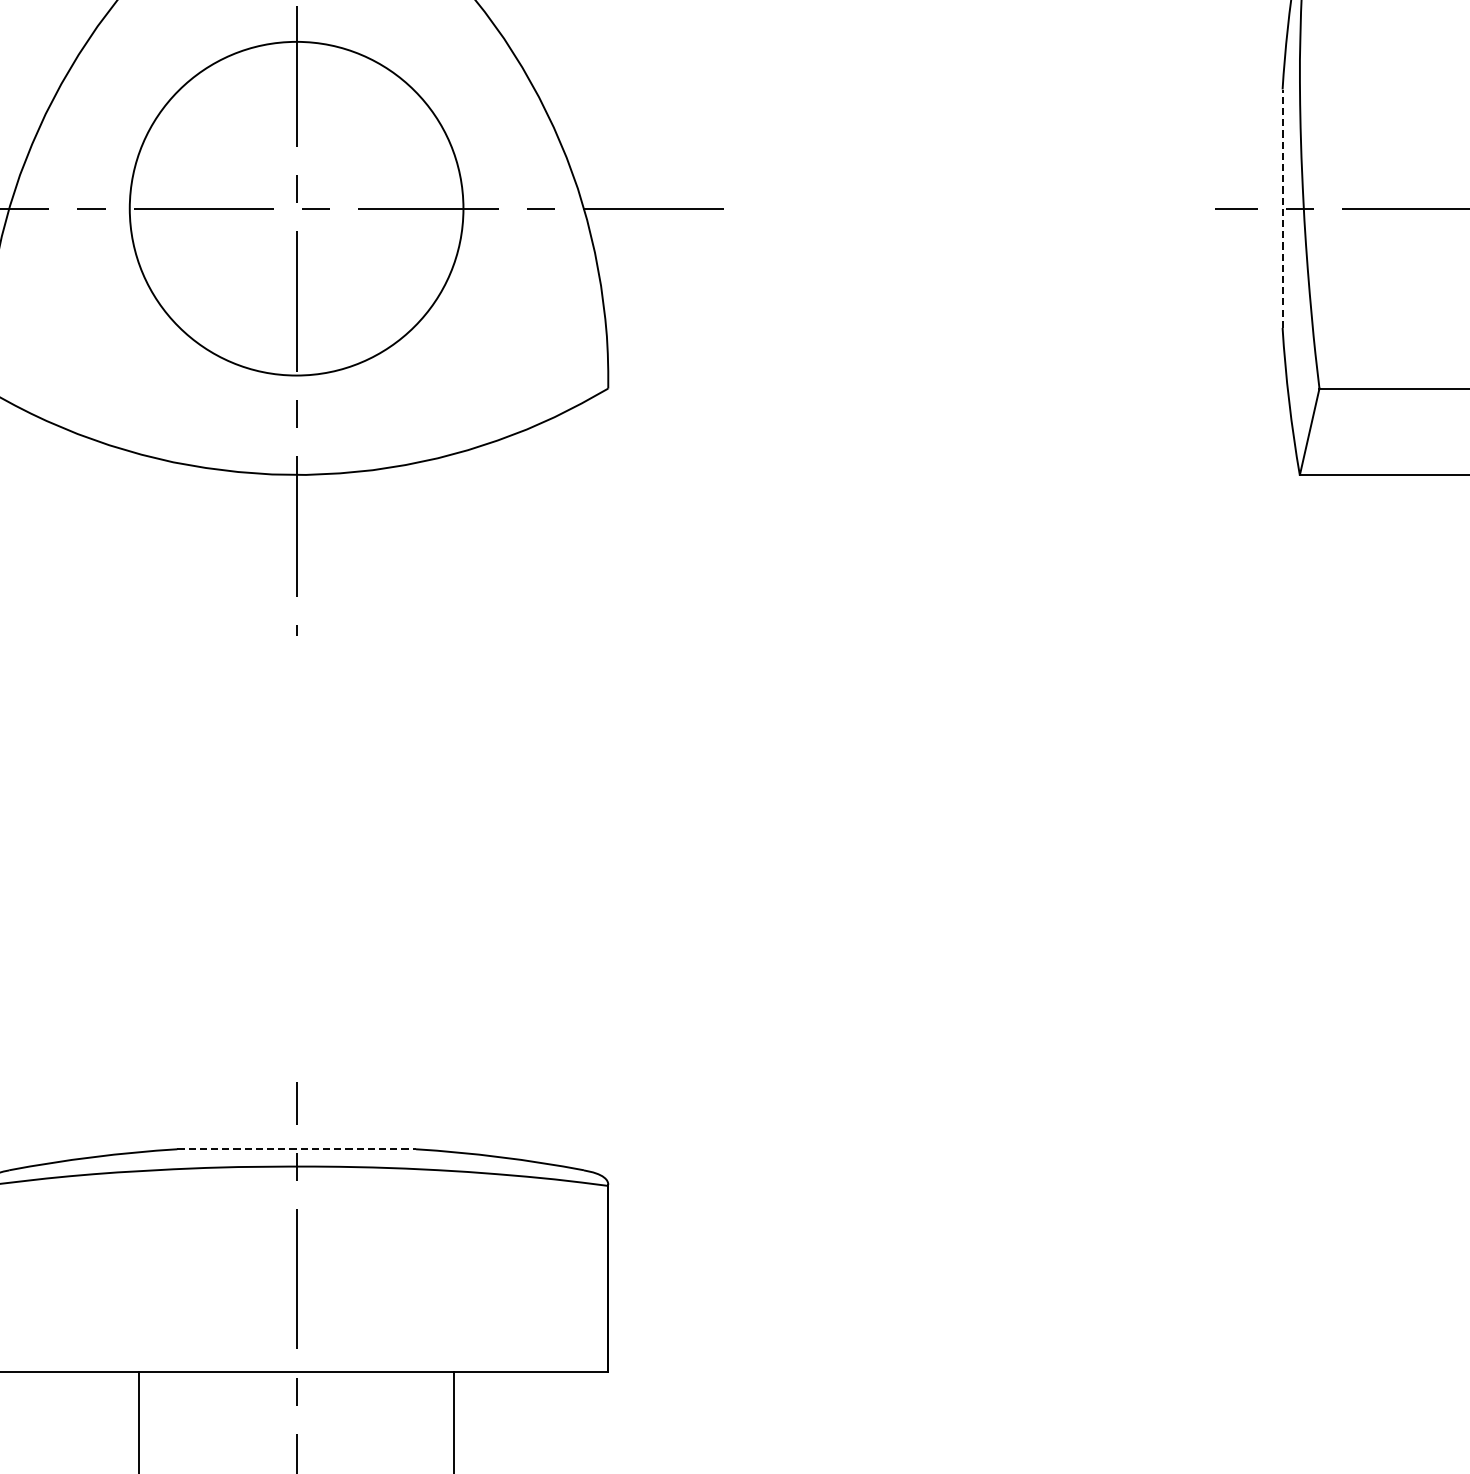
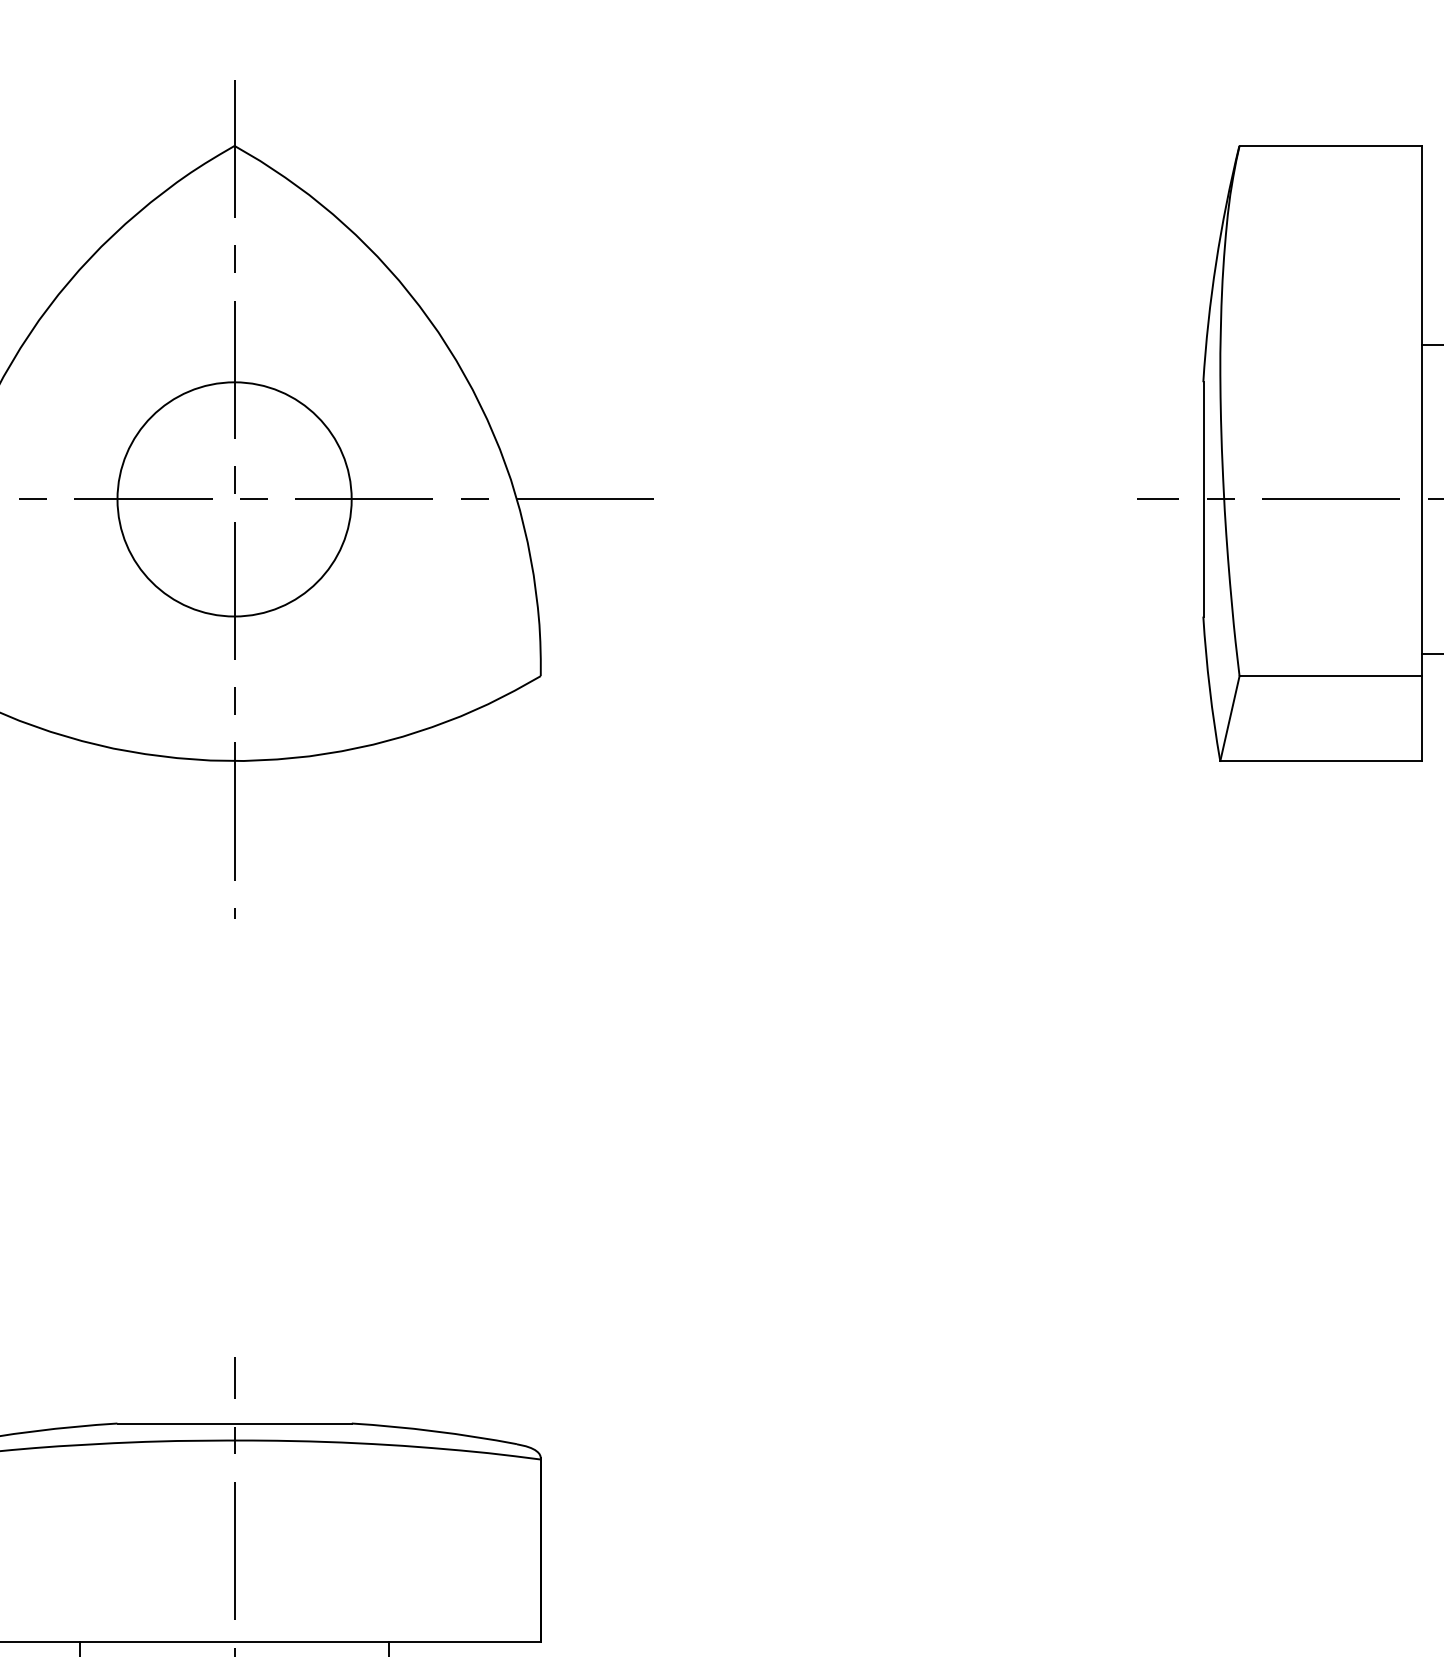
line: (1282, 207) -> (1203, 498), dashed -> solid
circle: (296, 208) -> (234, 499), size x0.71
line: (297, 1149) -> (235, 1423), dashed -> solid

